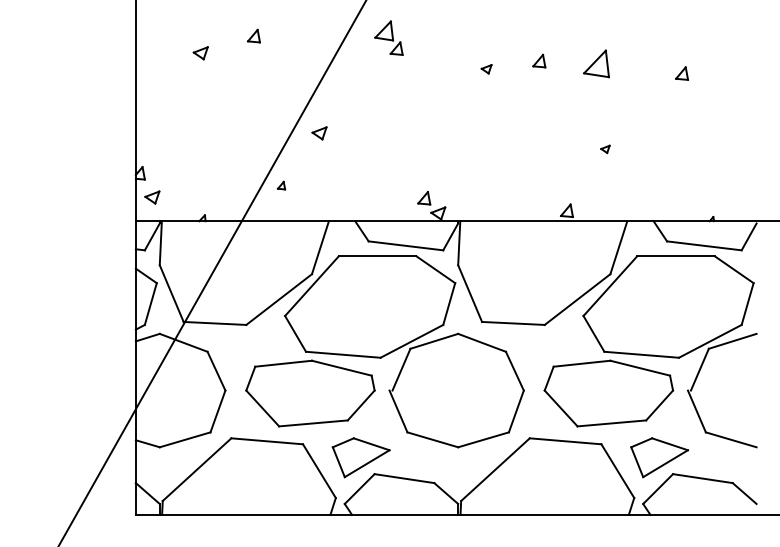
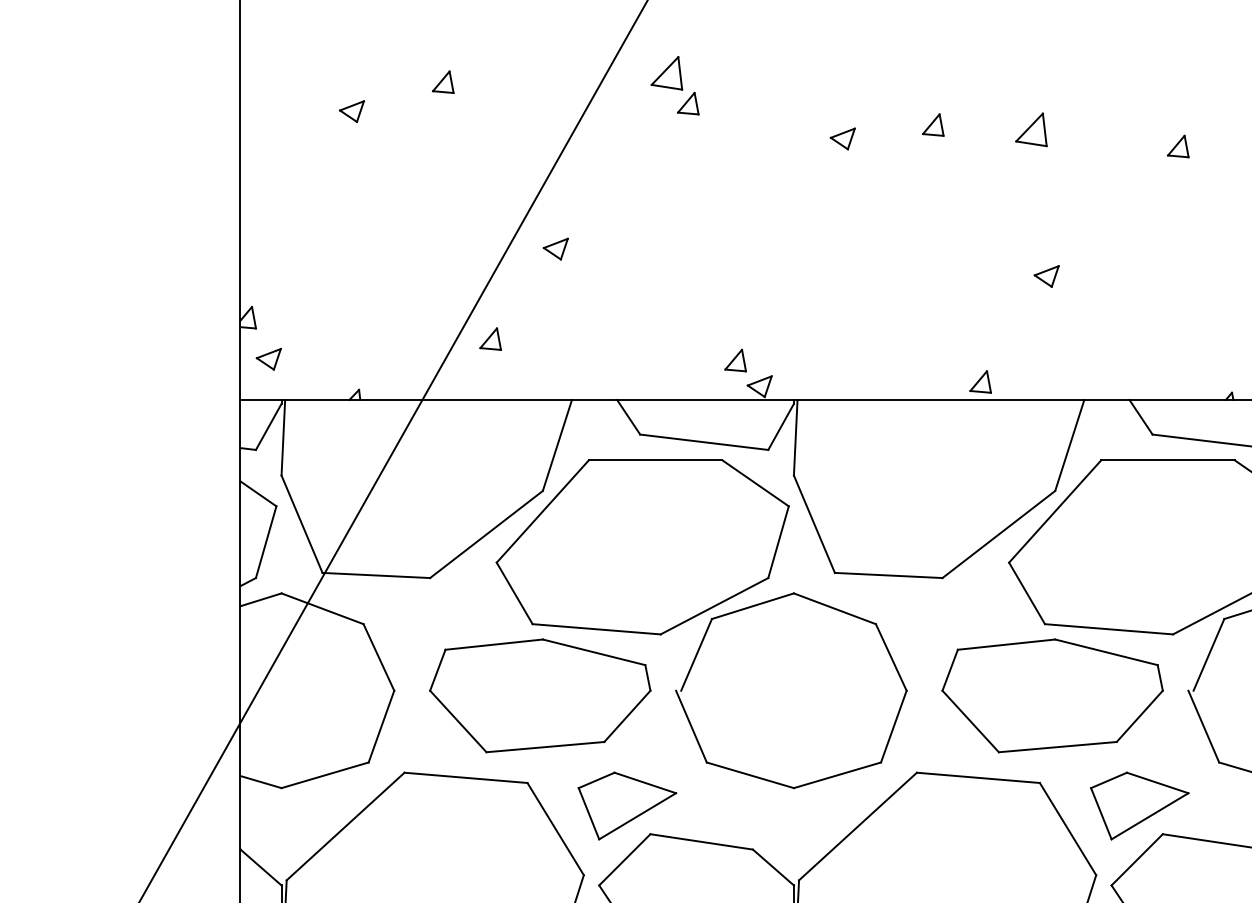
part: (596, 63) -> (1031, 129), size x0.71
part: (486, 69) -> (842, 139), size x1.43
part: (605, 149) -> (1046, 276), size x1.67
part: (281, 185) -> (490, 338), size x1.67

